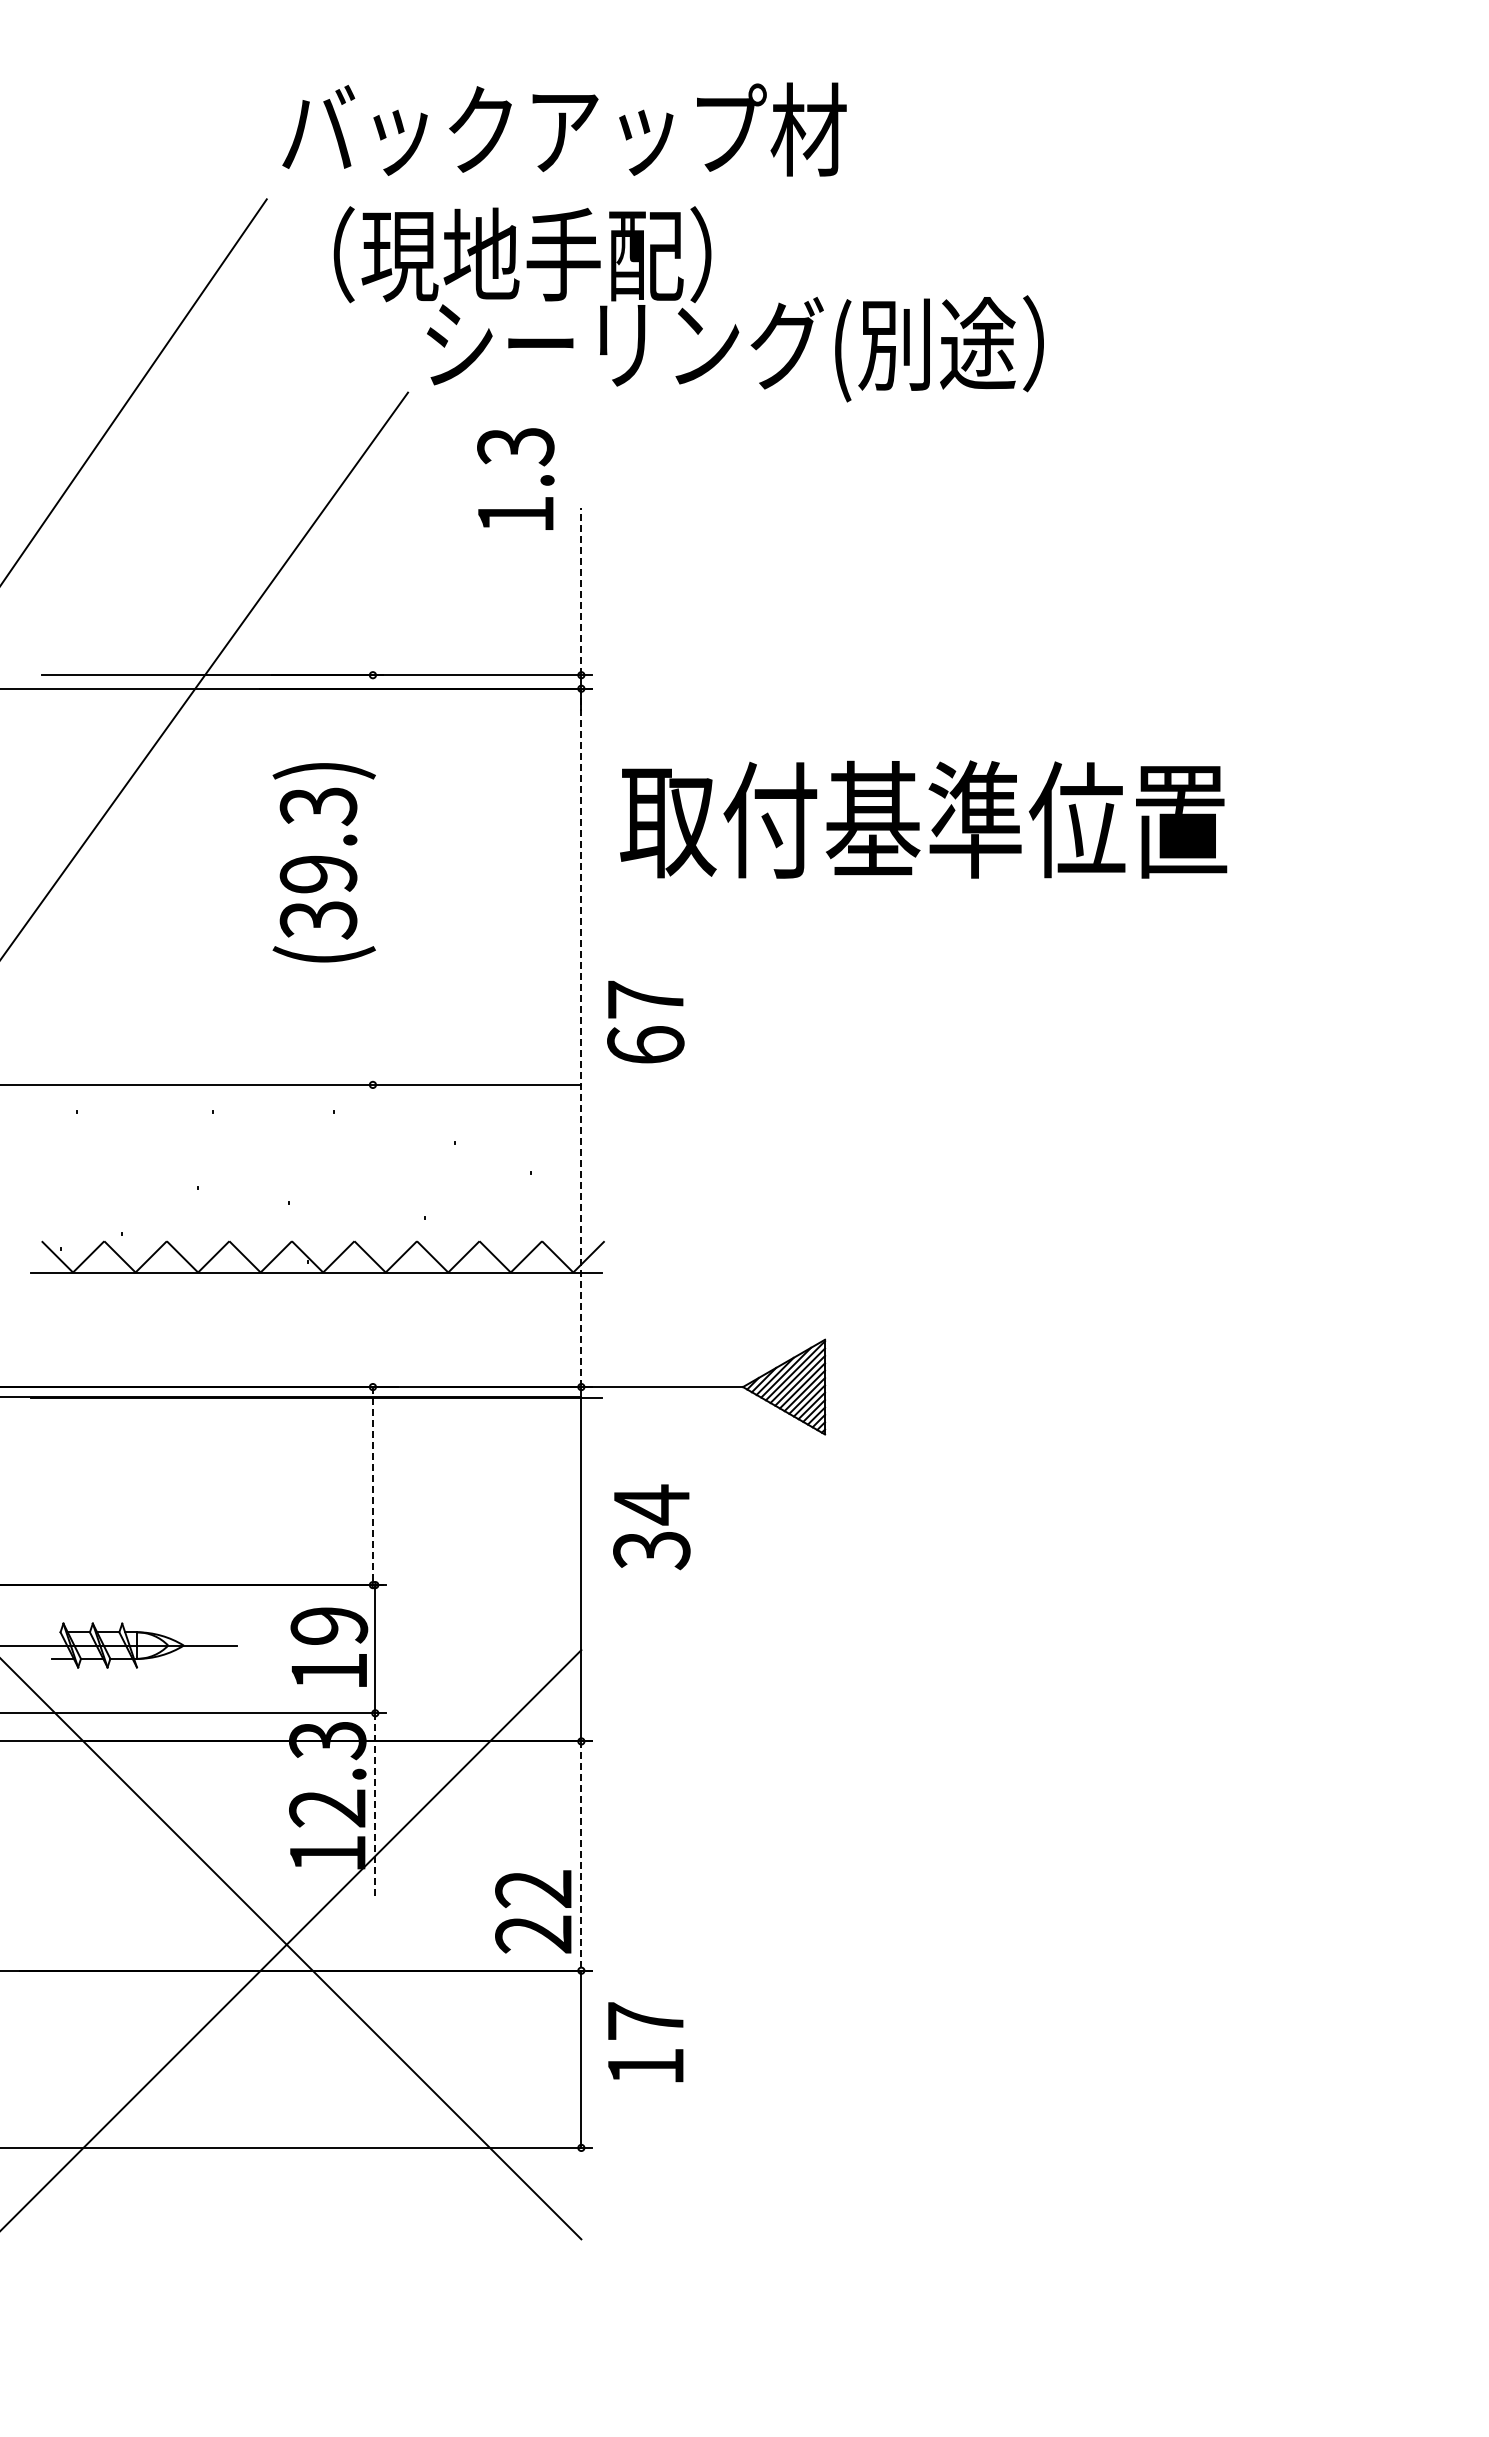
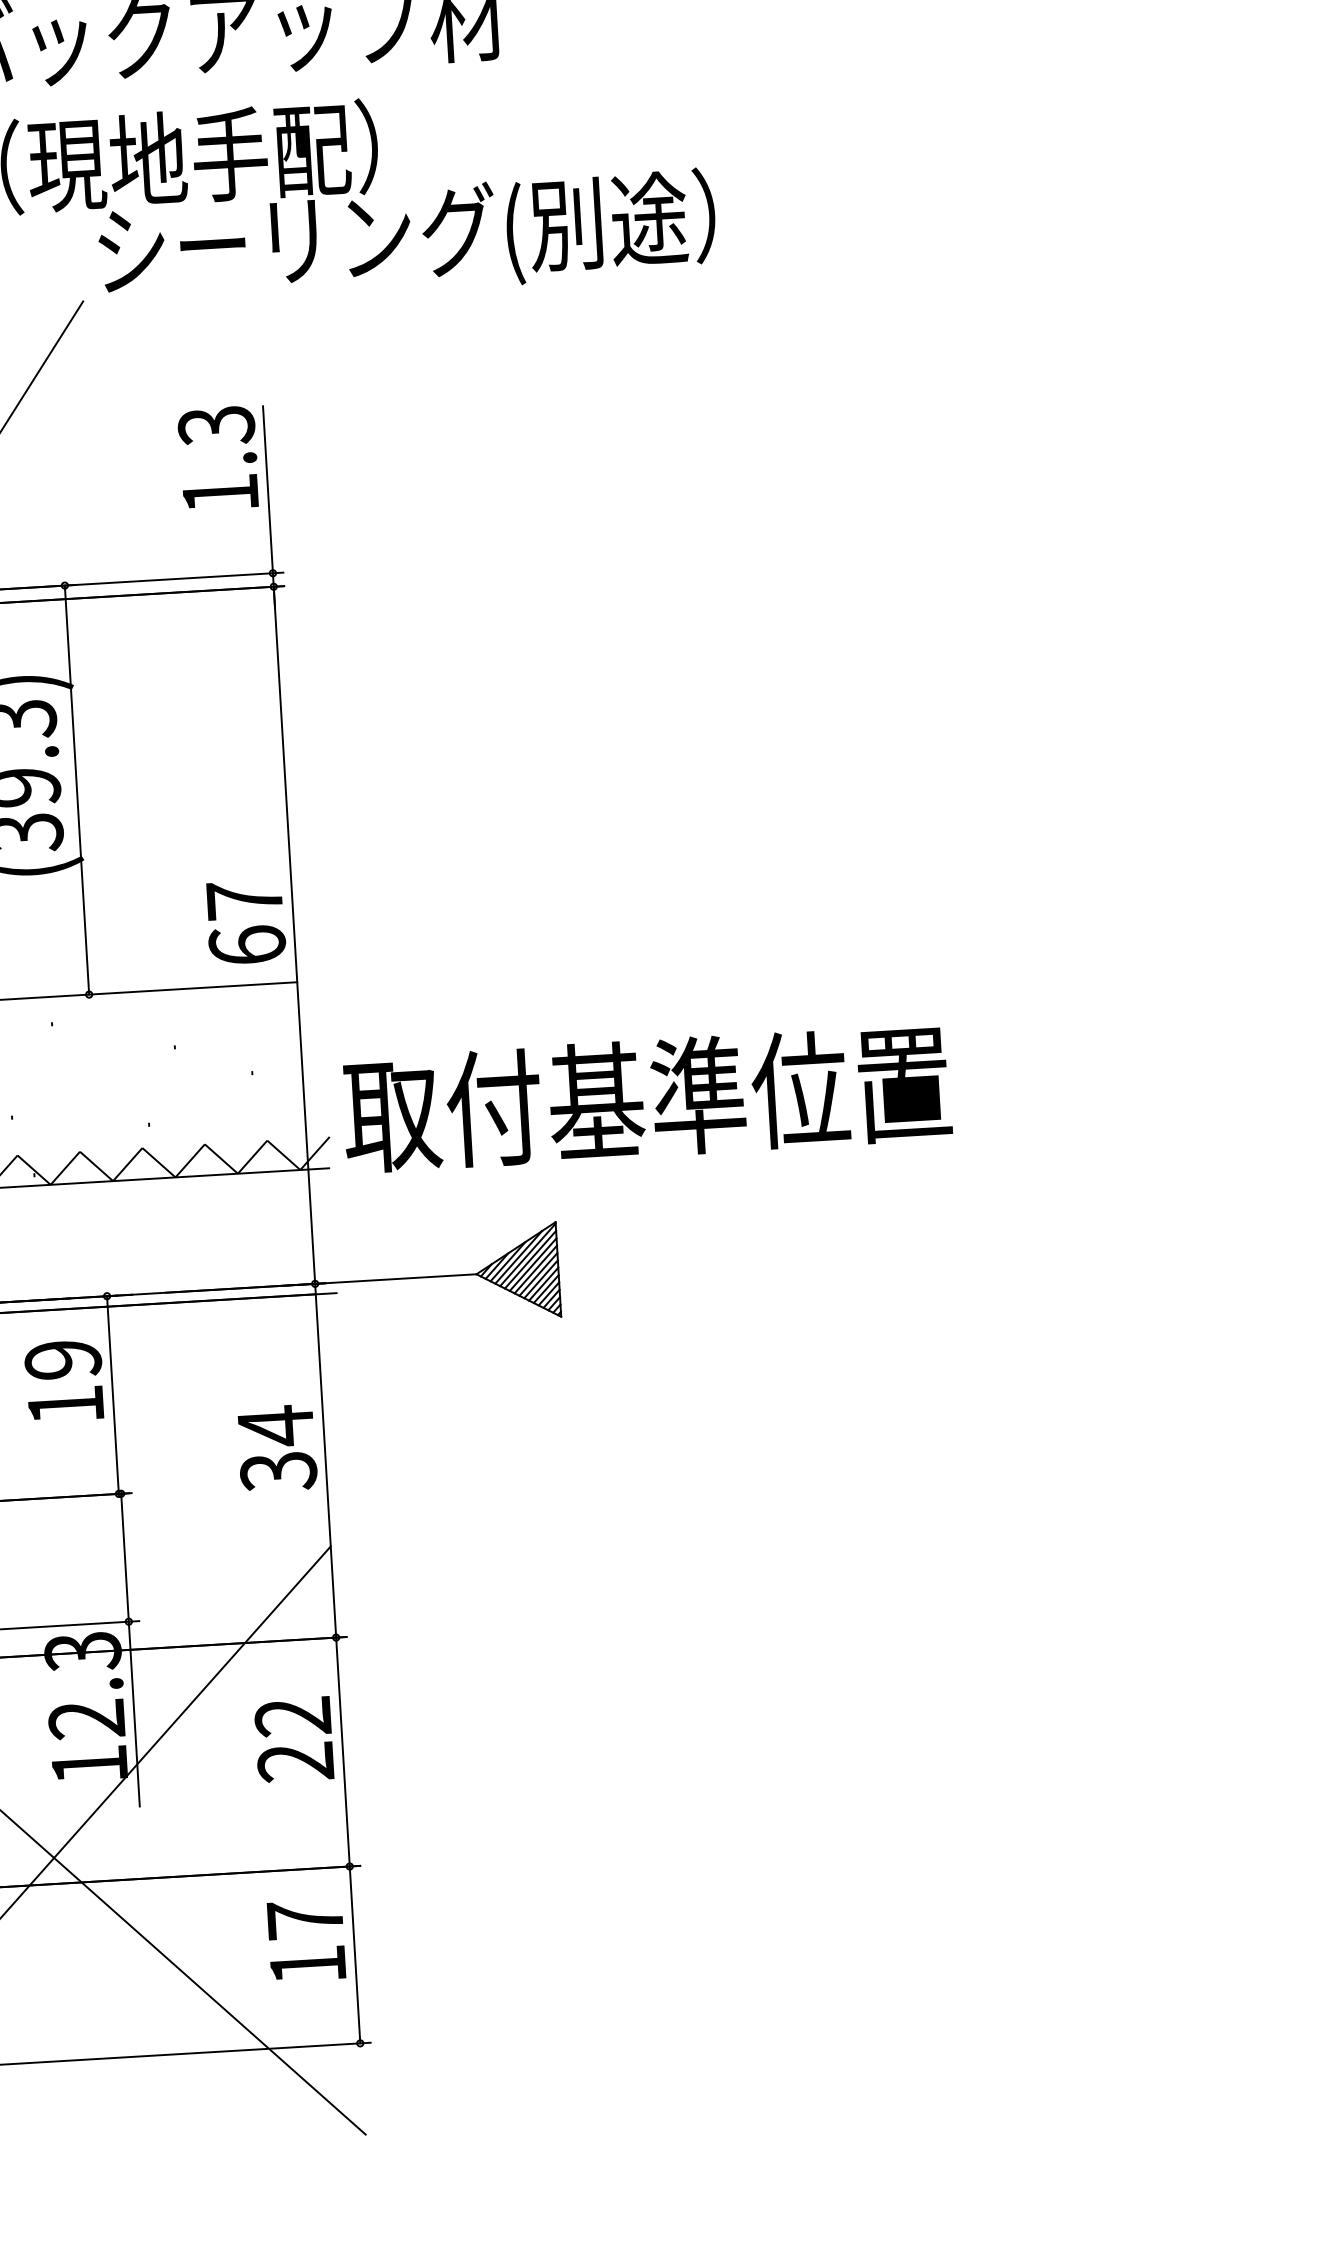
text: (515, 478) -> (218, 457), moved
line: (581, 591) -> (268, 489), dashed -> solid
text: (923, 819) -> (646, 1098), moved
line: (372, 879) -> (76, 789), added
text: (645, 1021) -> (245, 921), moved
line: (581, 1037) -> (294, 934), dashed -> solid
line: (372, 1486) -> (112, 1395), dashed -> solid
text: (651, 1527) -> (277, 1448), moved
text: (329, 1646) -> (64, 1380), moved
line: (375, 1805) -> (134, 1713), dashed -> solid
line: (581, 1856) -> (343, 1752), dashed -> solid
text: (533, 1911) -> (294, 1739), moved
text: (645, 2042) -> (306, 1940), moved

